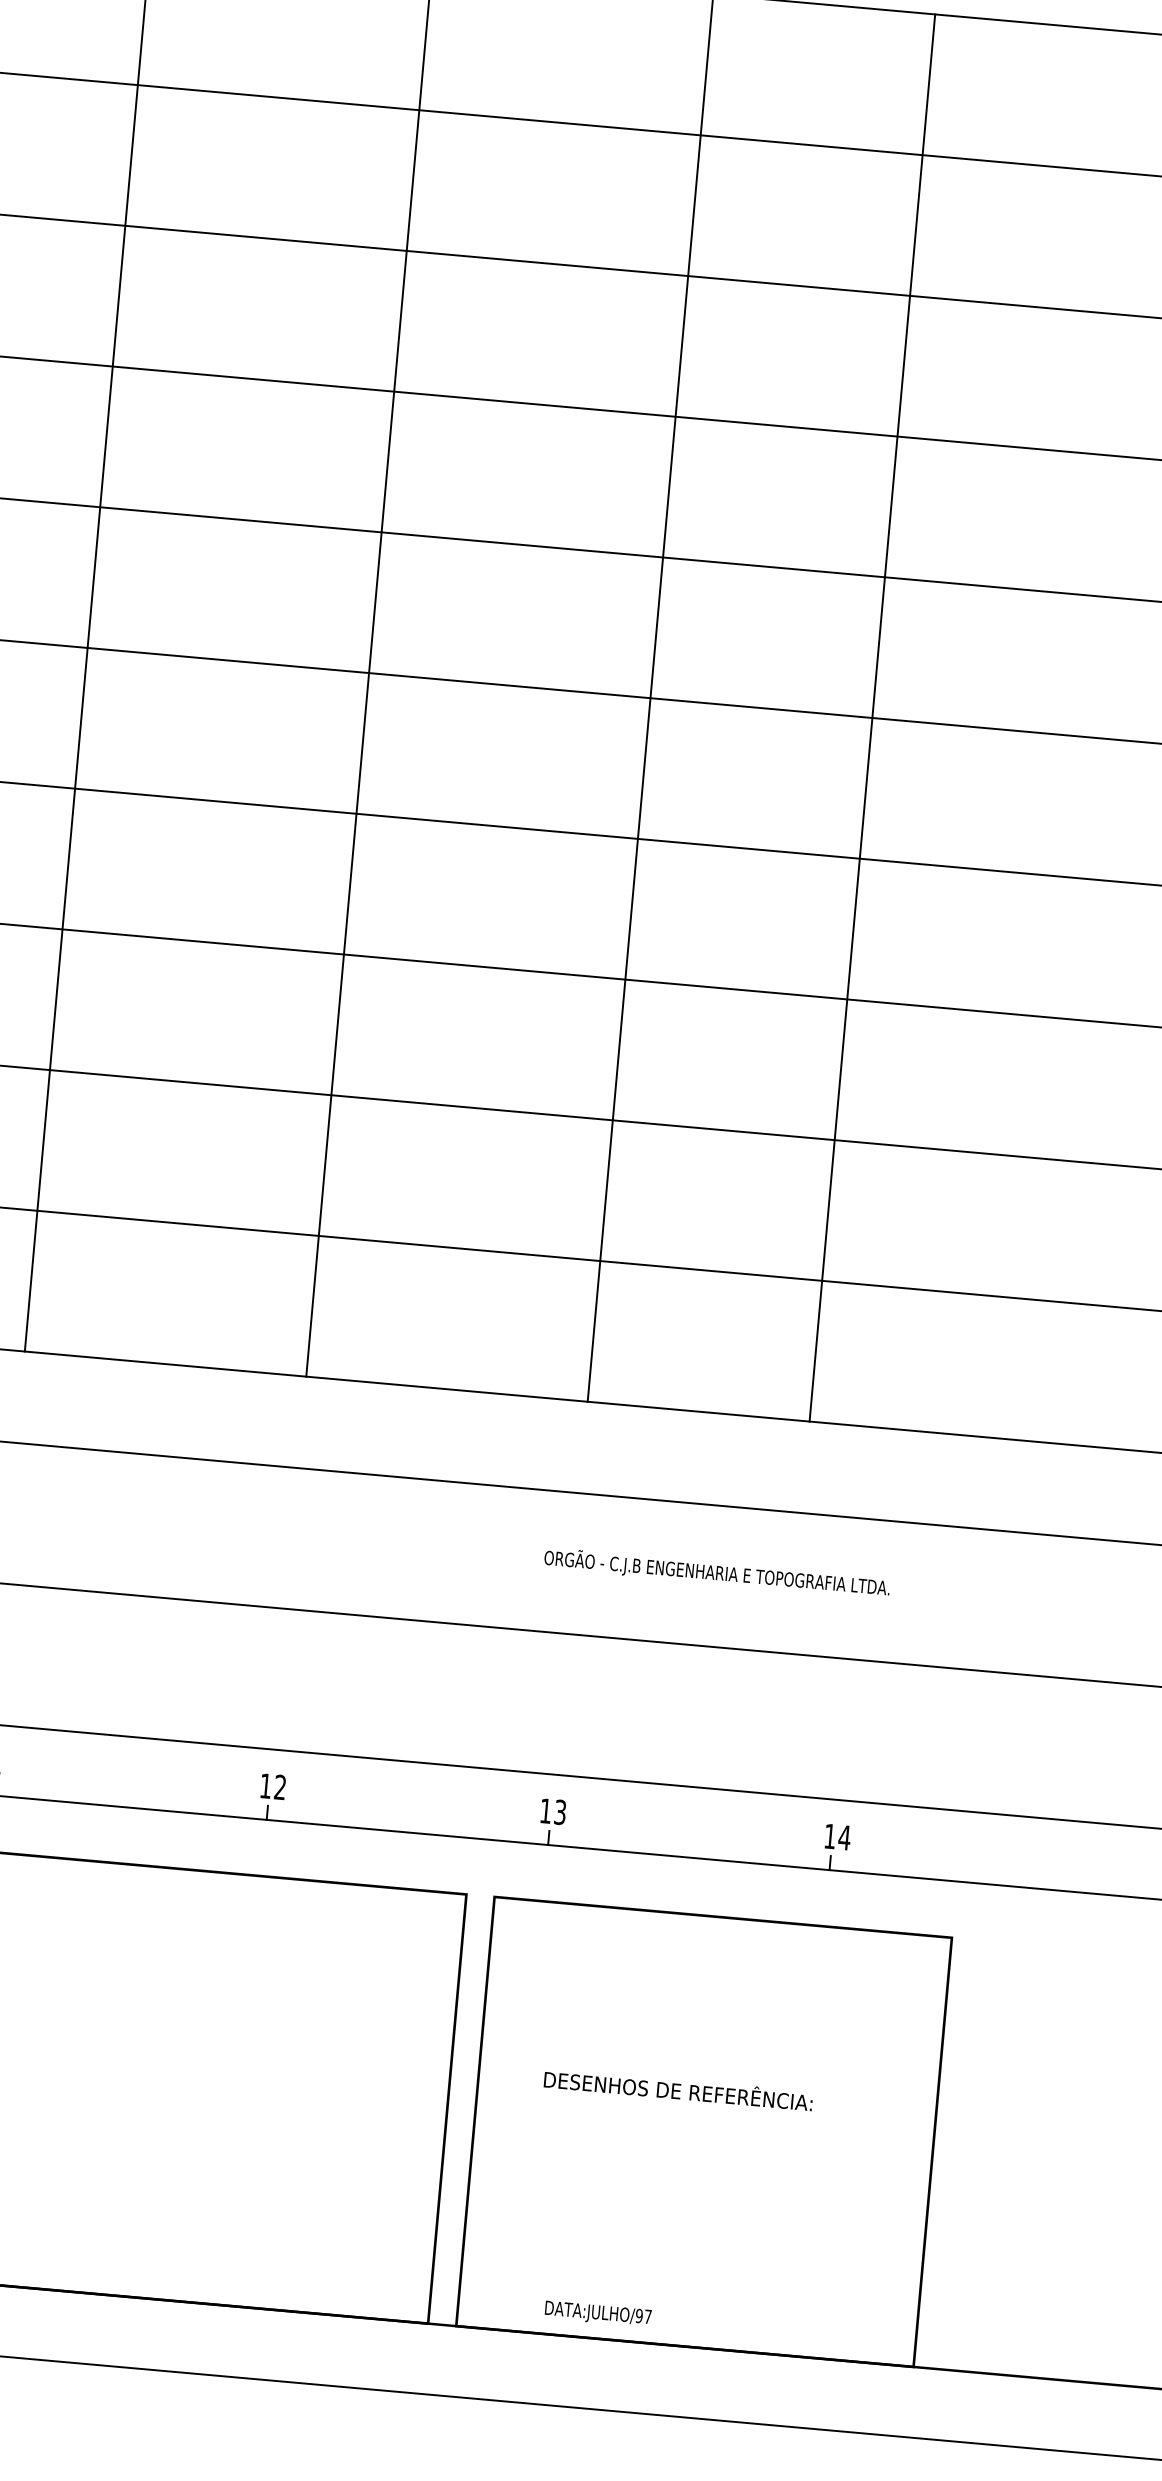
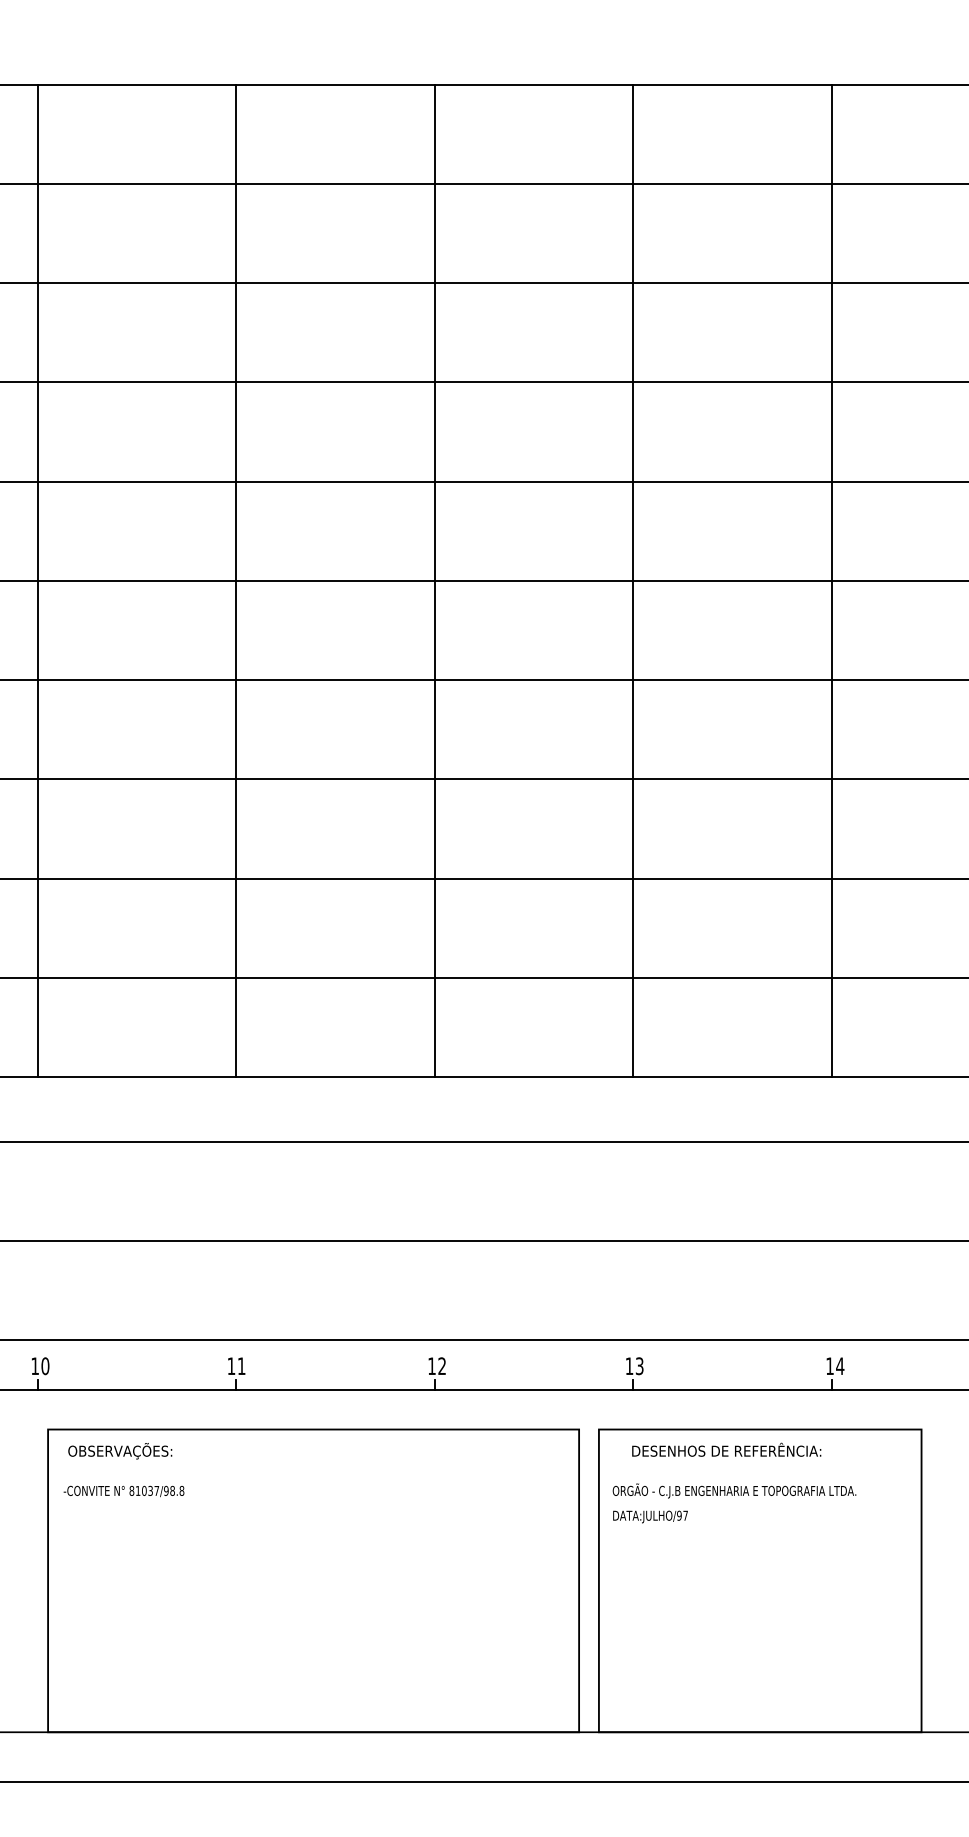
line: (872, 717) -> (831, 580), moved
text: (717, 1572) -> (734, 1490), moved
text: (678, 2089) -> (726, 1449), moved
text: (598, 2313) -> (650, 1516), moved

